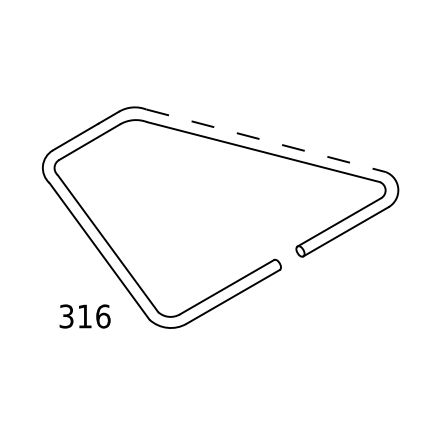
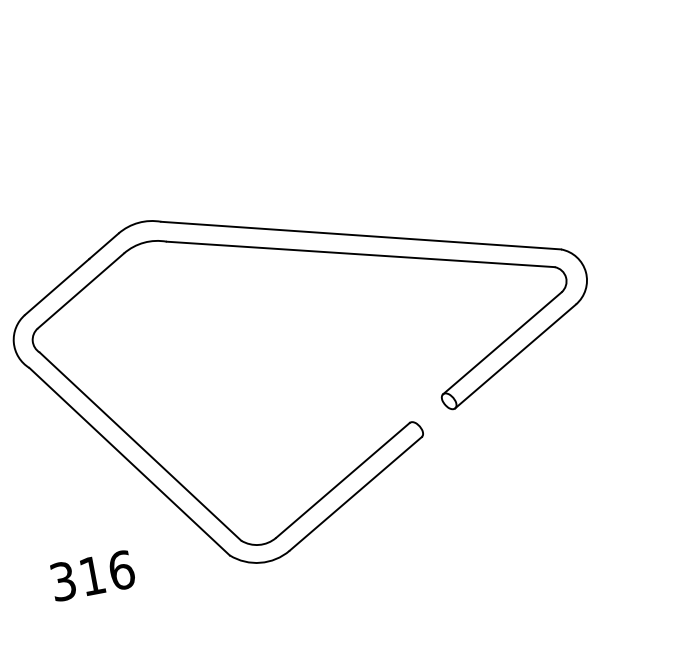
line: (266, 140) -> (361, 235), dashed -> solid
text: (84, 316) -> (91, 576), moved

